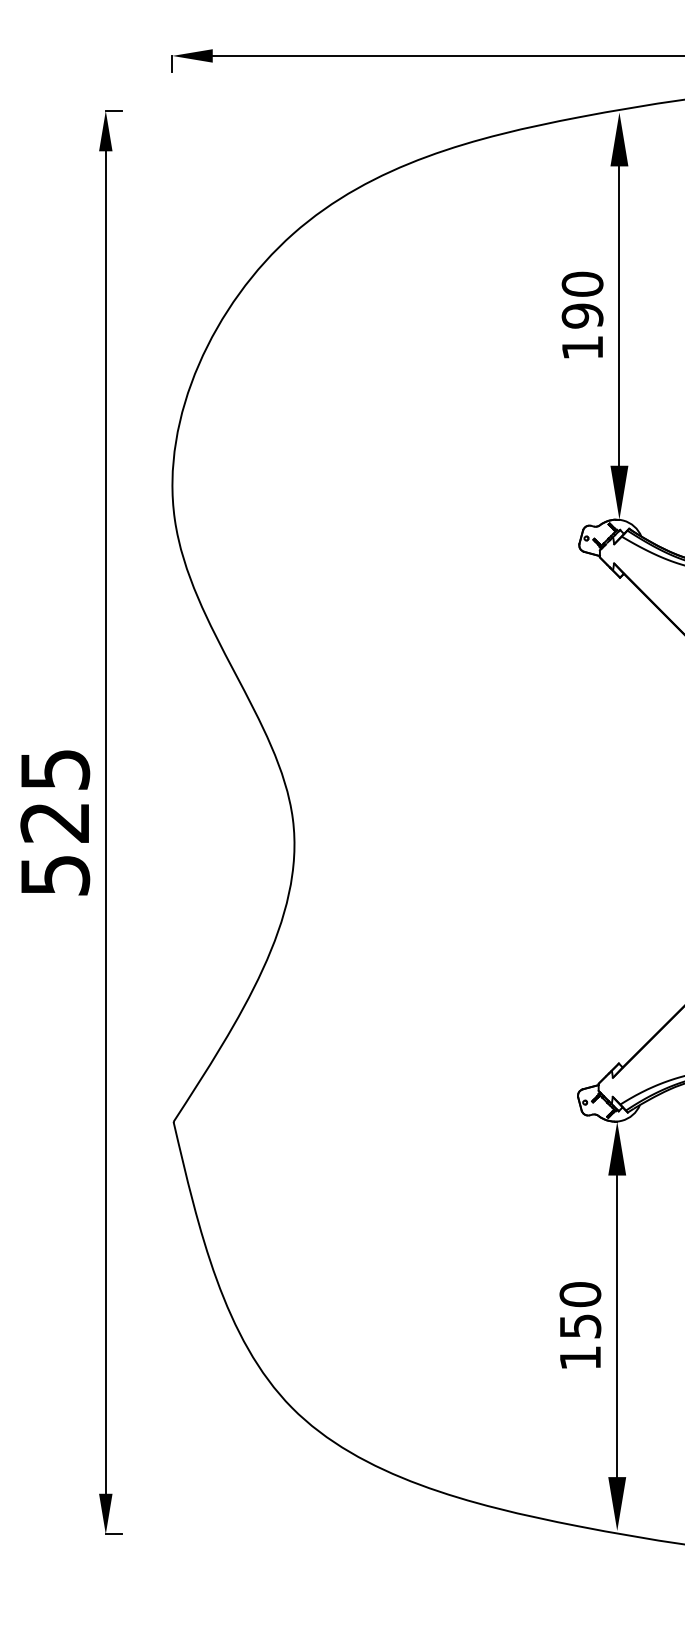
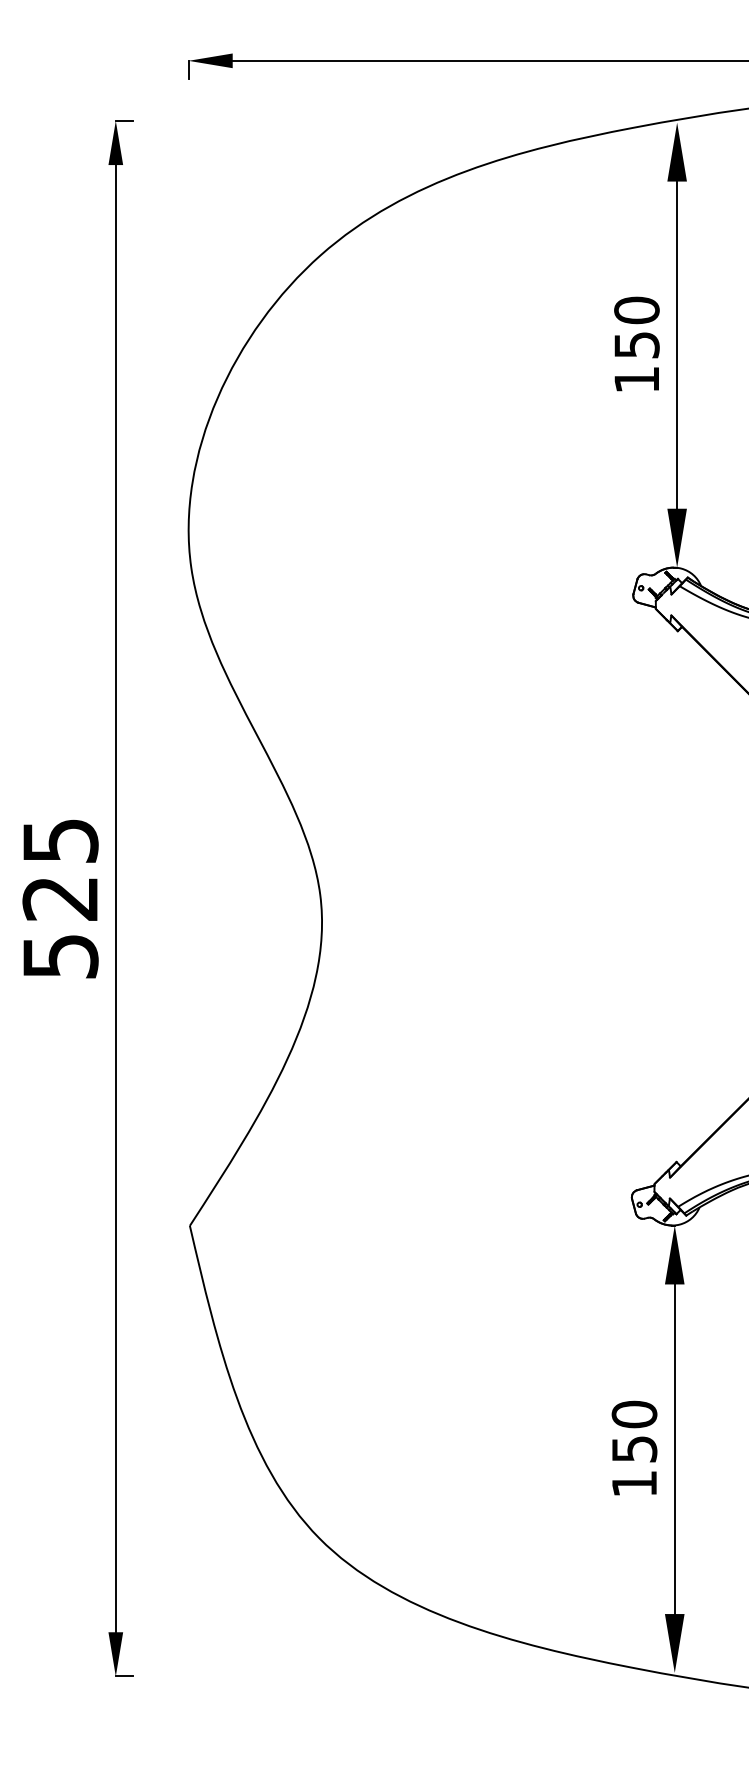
text: (582, 315) -> (636, 344), 190 -> 150

